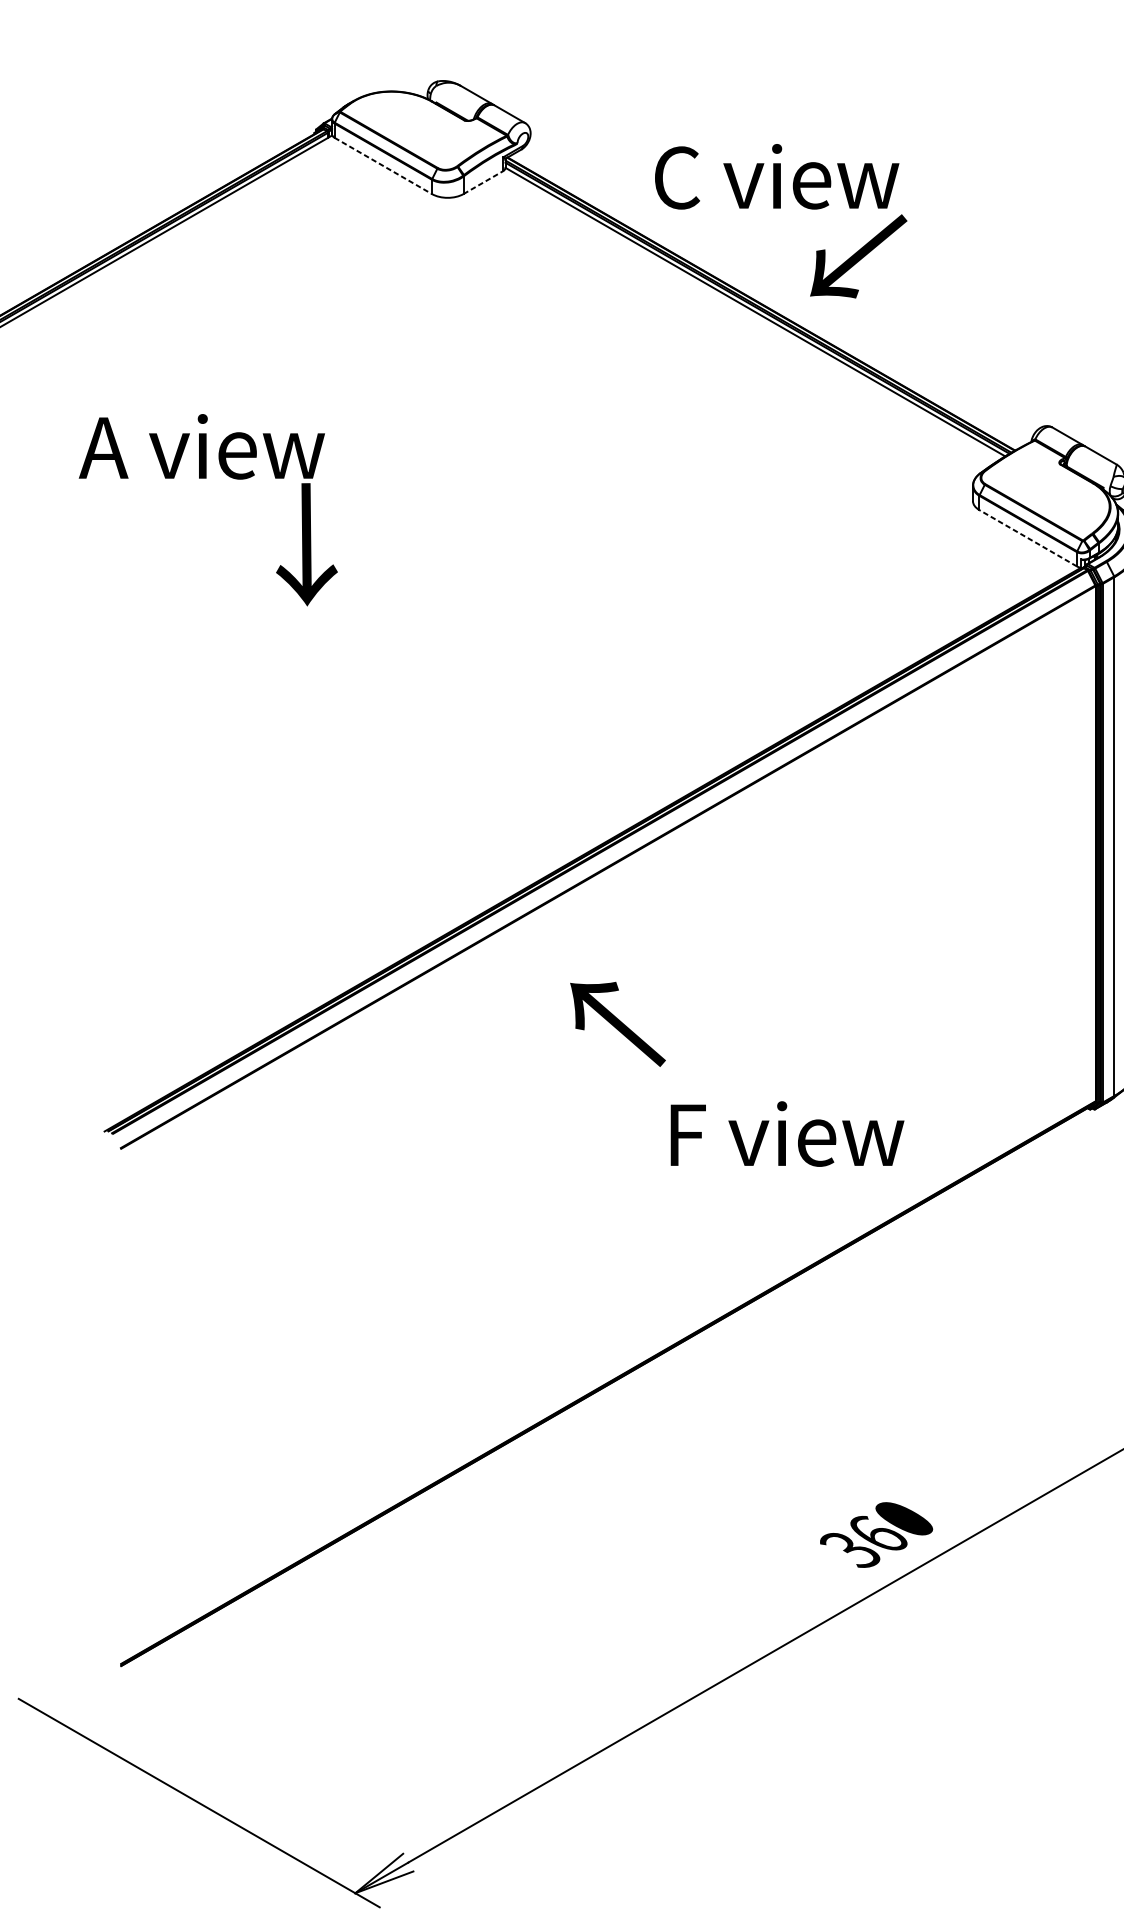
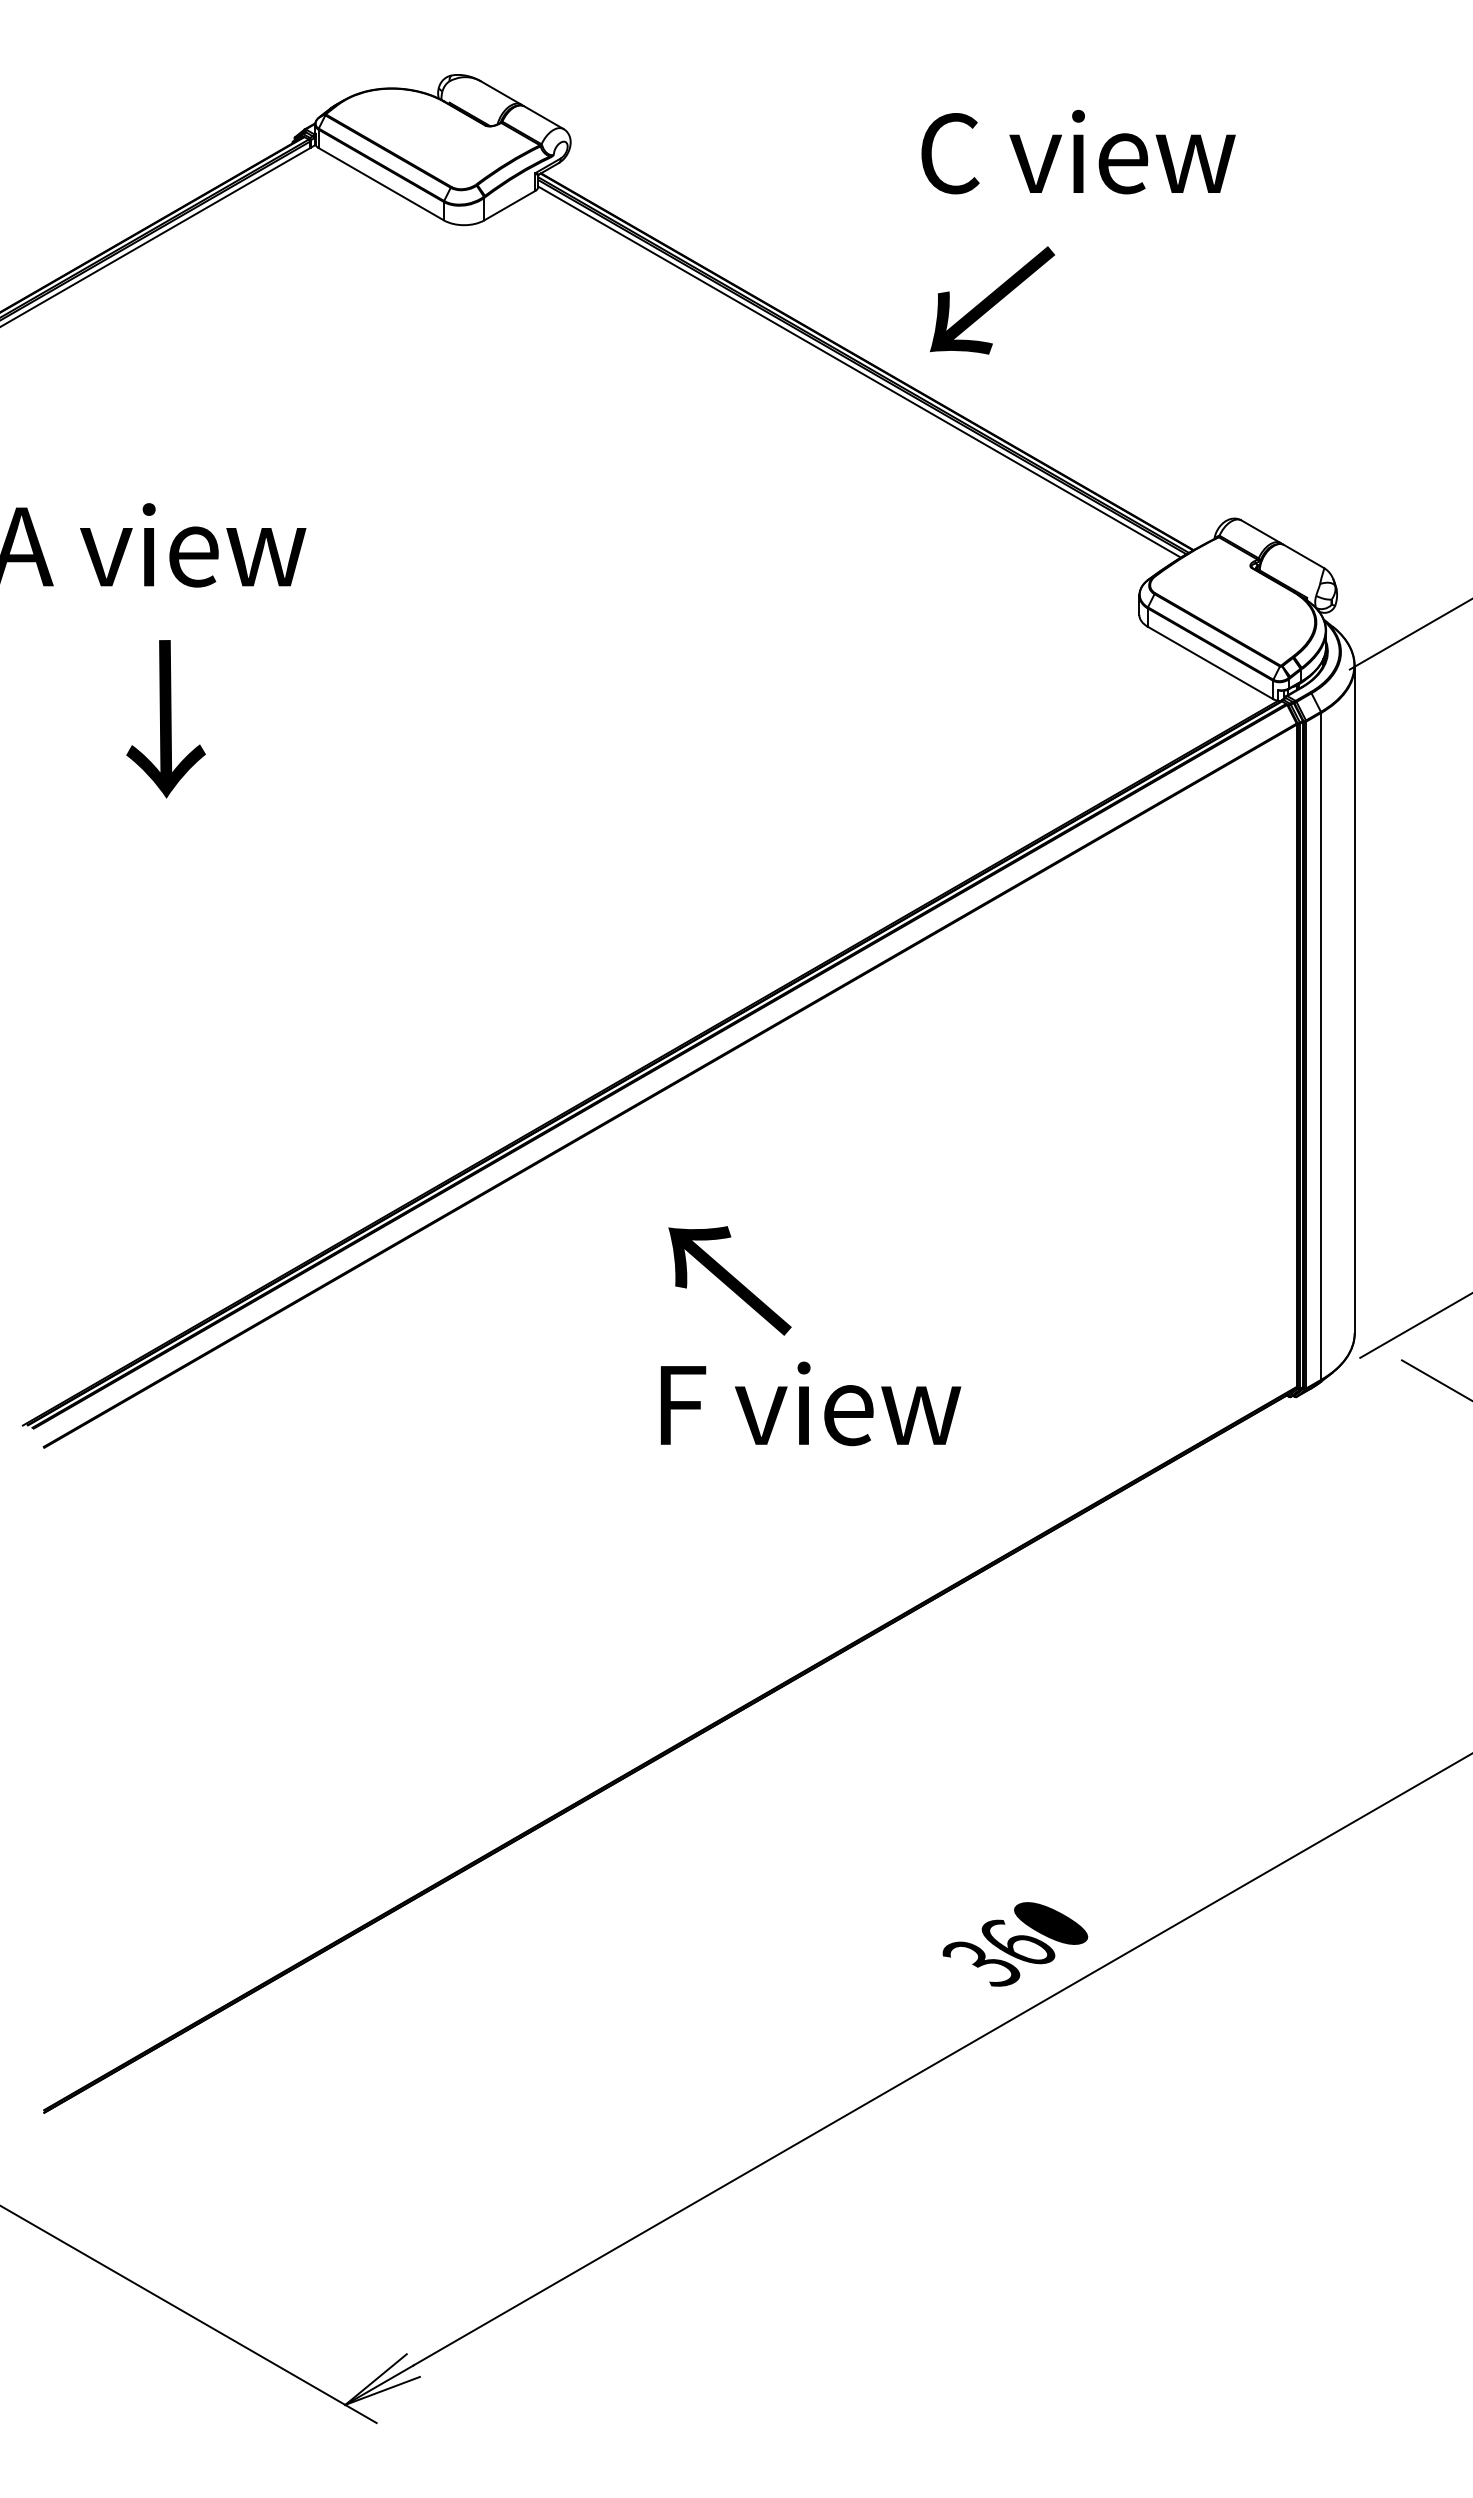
line: (383, 166) -> (381, 184), dashed -> solid
text: (777, 177) -> (1078, 152), moved
line: (483, 182) -> (510, 205), dashed -> solid
line: (1027, 537) -> (1209, 662), dashed -> solid
text: (306, 544) -> (165, 719), moved
text: (617, 1024) -> (729, 1280), moved
text: (787, 1133) -> (810, 1403), moved

